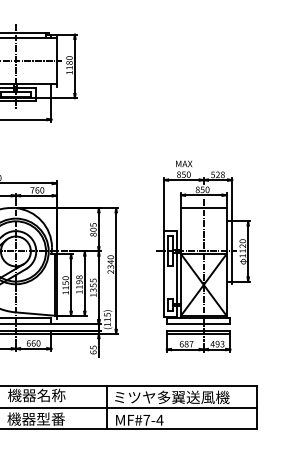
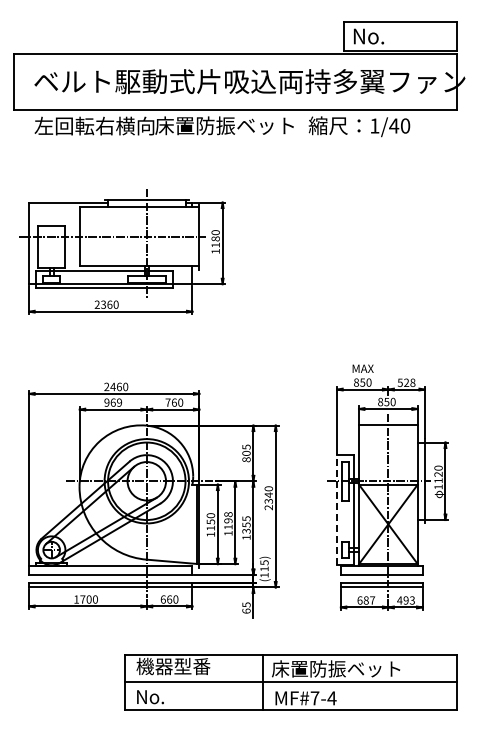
line: (164, 273) -> (337, 509), solid -> dashed
text: (51, 395) -> (192, 666), 機器名称 -> 機器型番
text: (171, 397) -> (346, 668), ミツヤ多翼送風機 -> 床置防振ベット
text: (35, 418) -> (172, 696), 機器型番 -> No.

